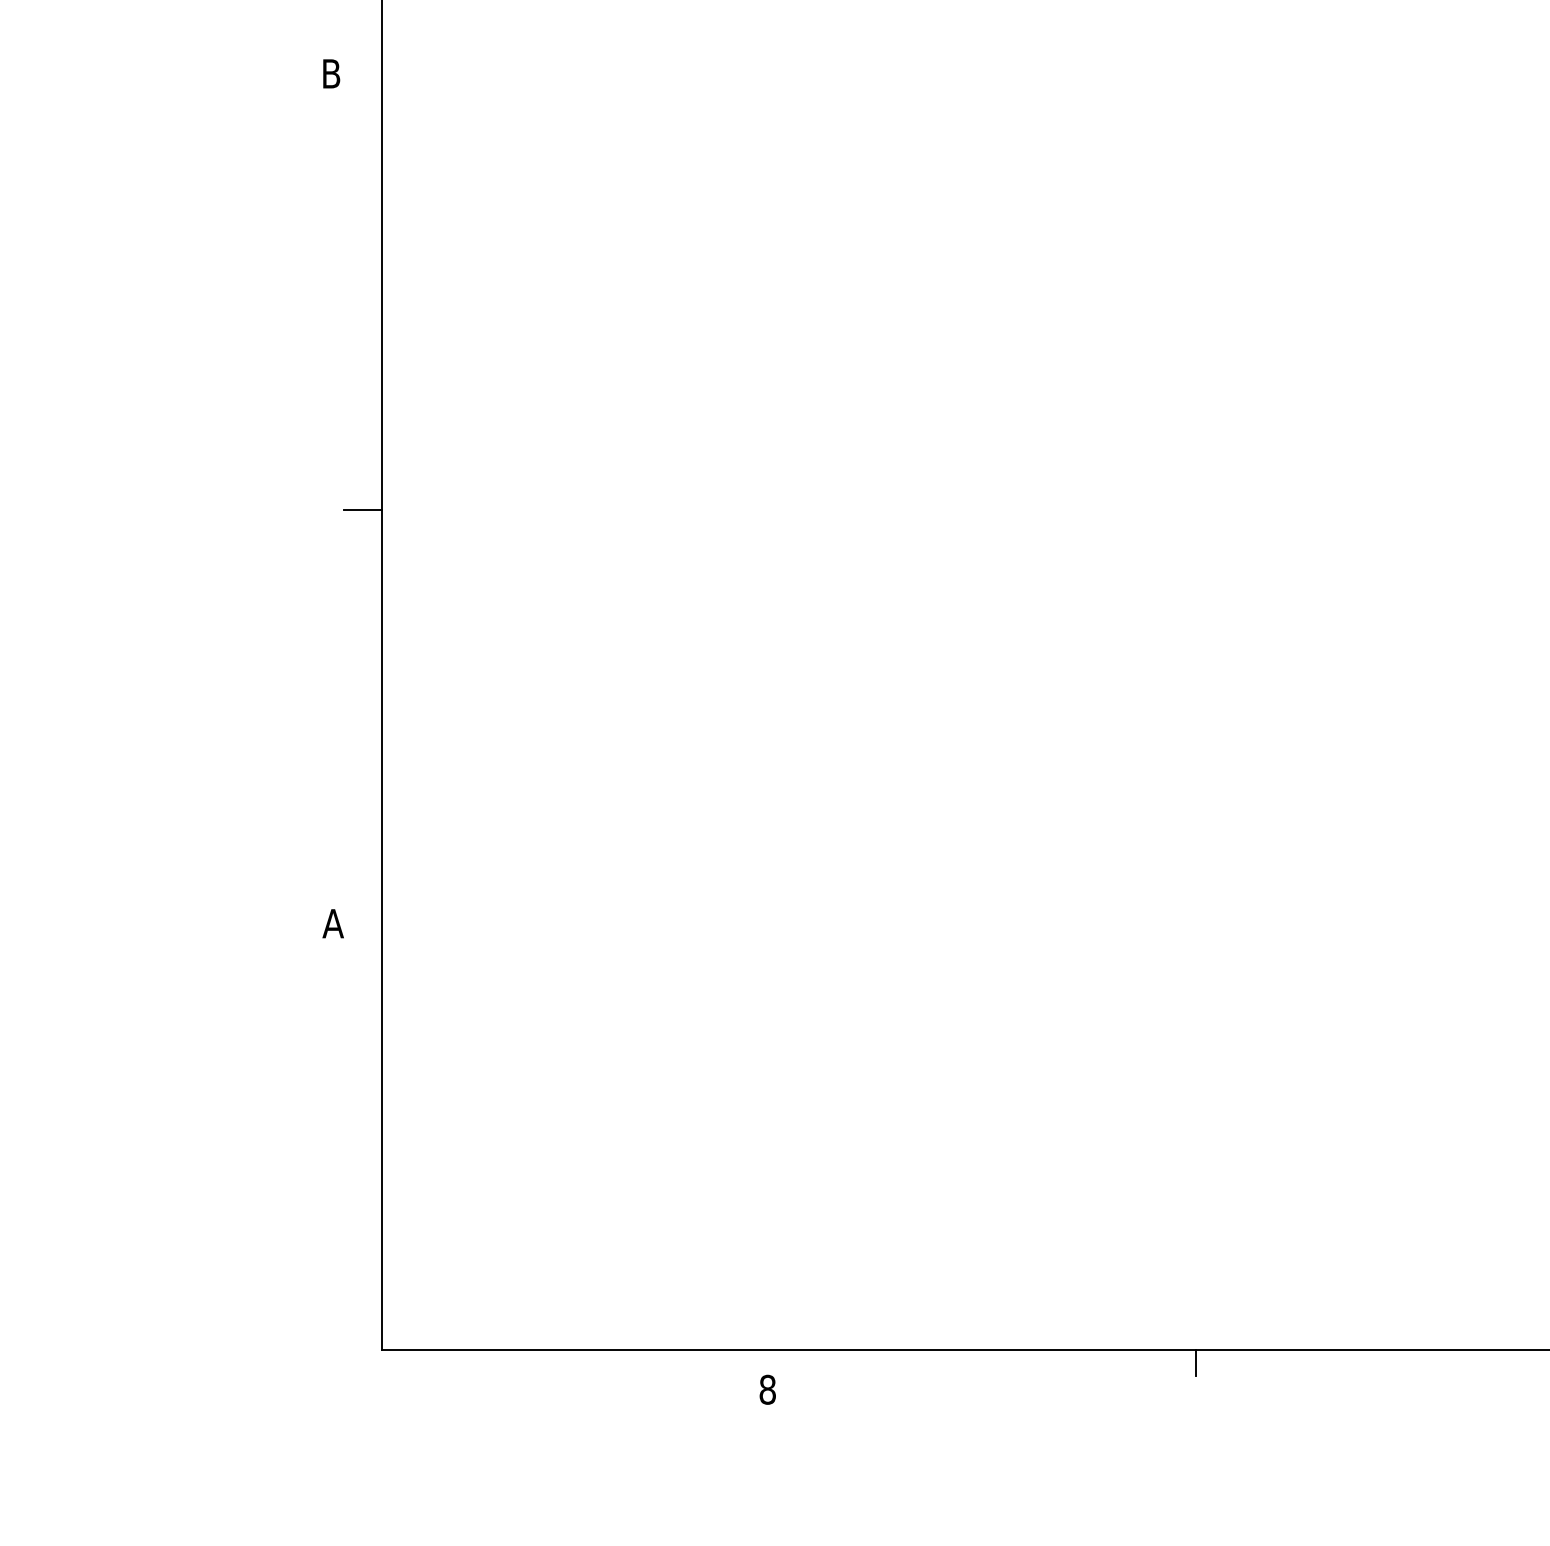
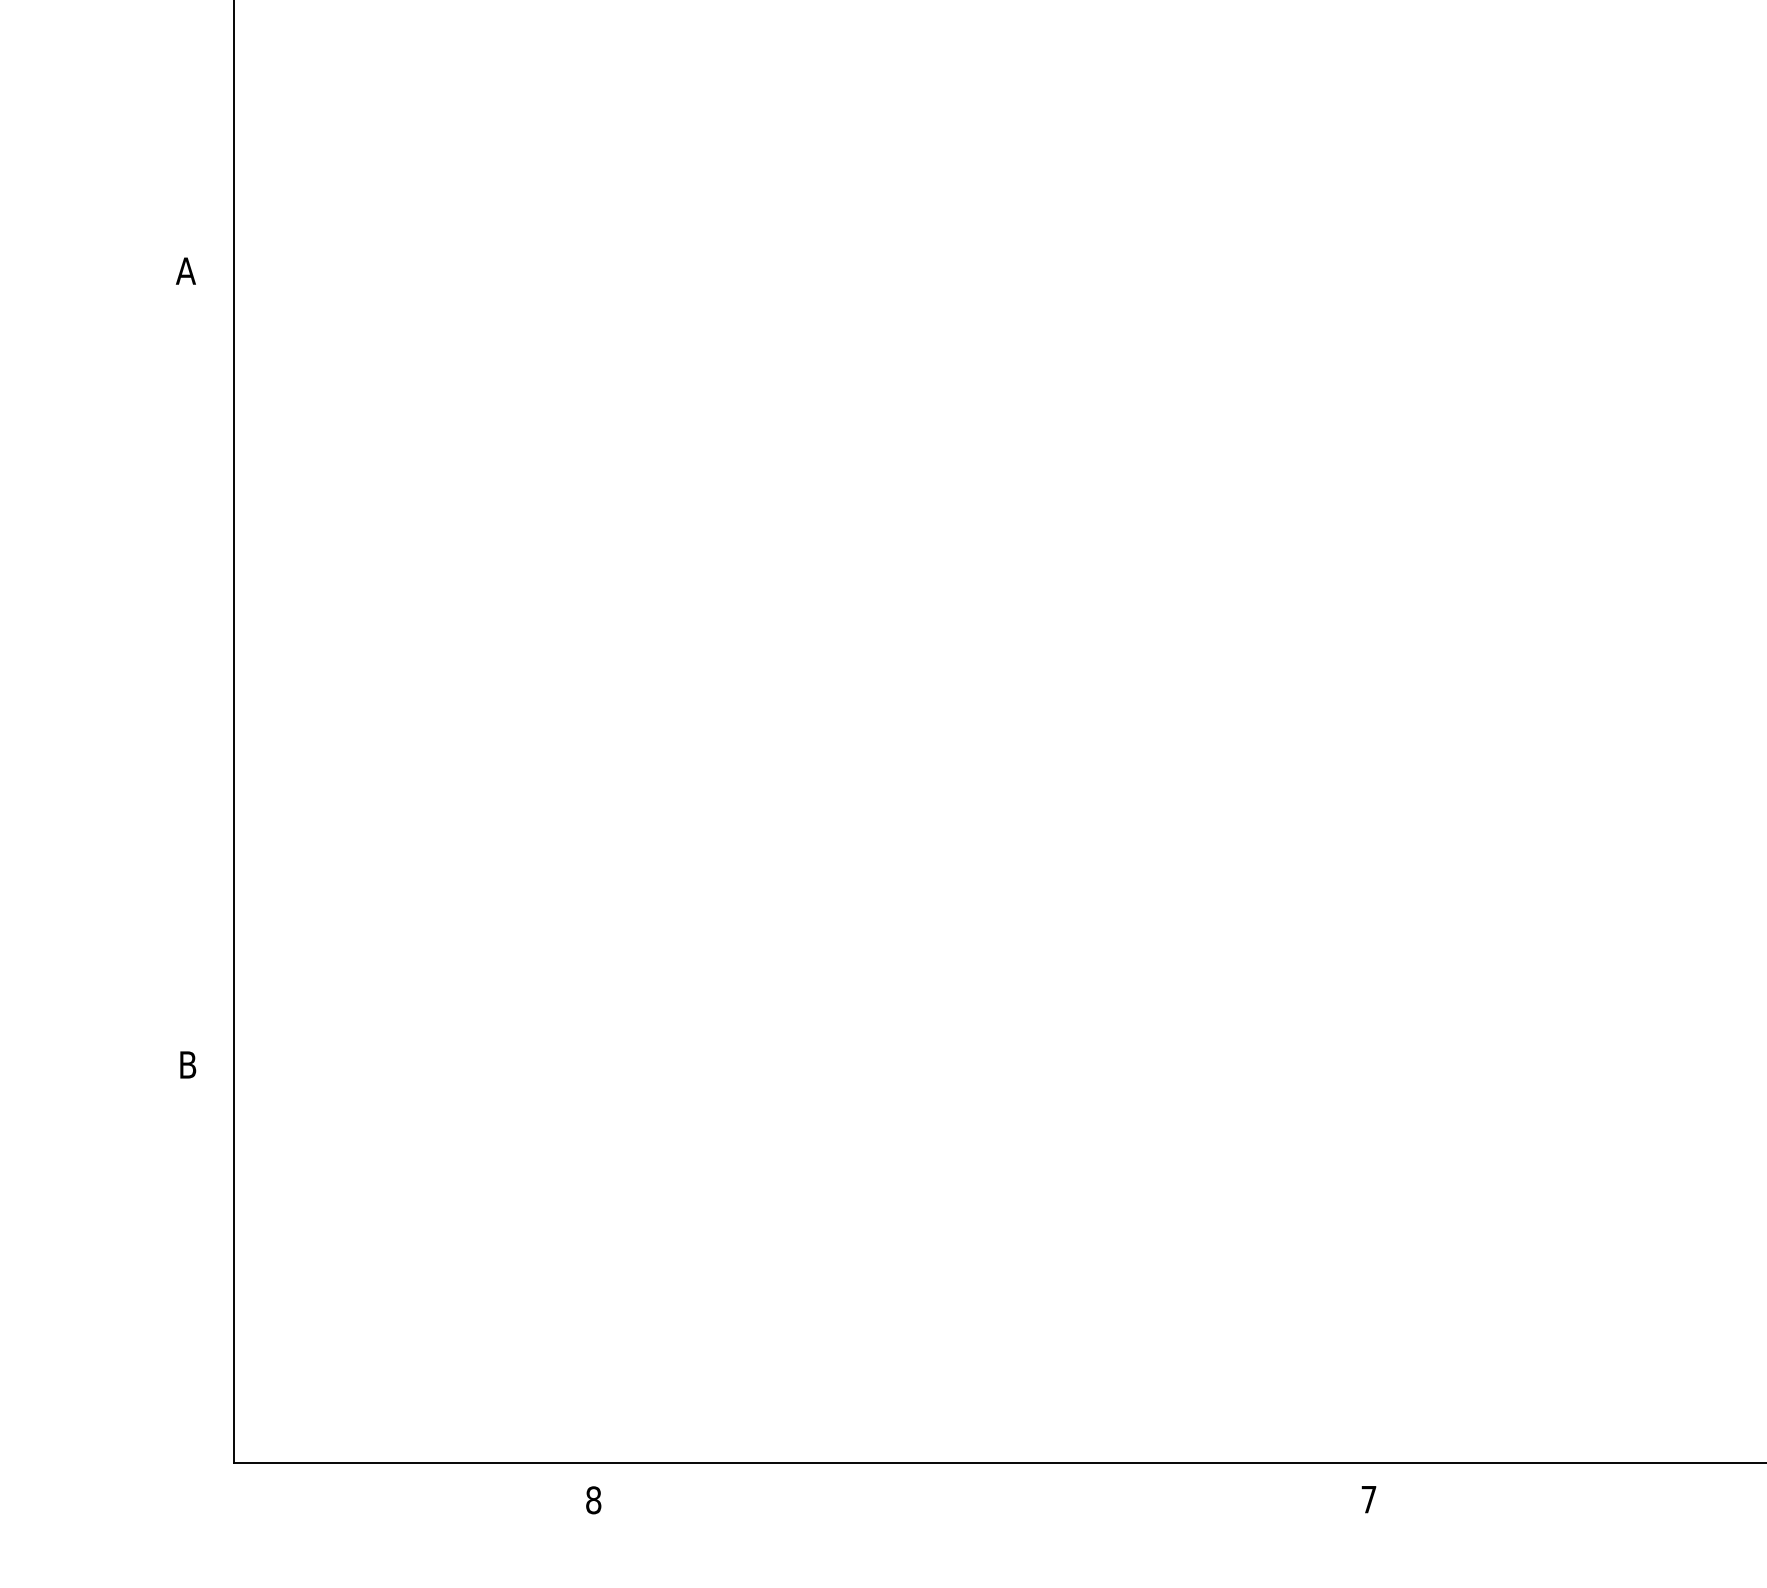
text: (330, 73) -> (185, 270), B -> A
line: (362, 509) -> (215, 678), removed
text: (332, 923) -> (187, 1064), A -> B
line: (1196, 1362) -> (994, 1474), removed

